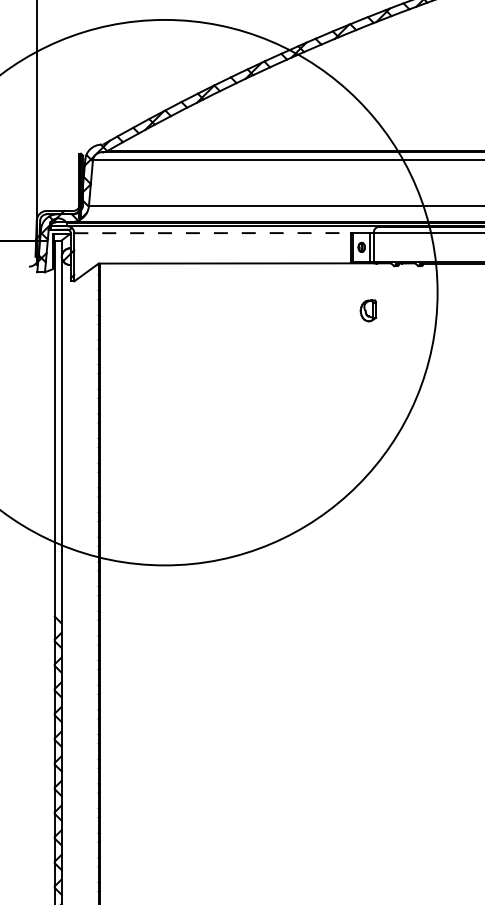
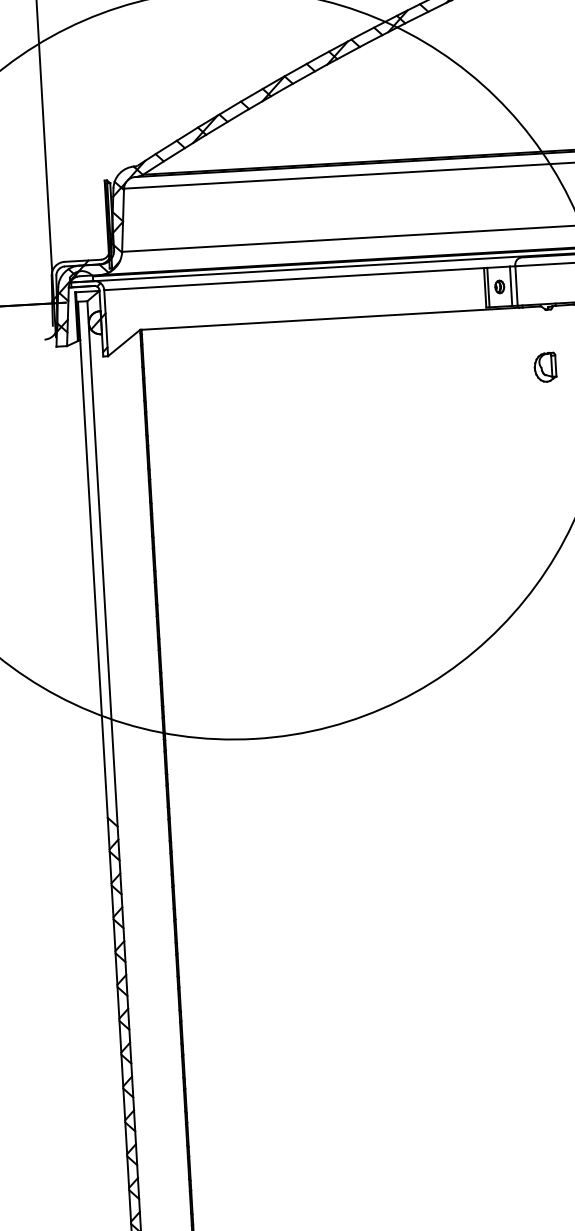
line: (213, 233) -> (295, 279), dashed -> solid
part: (368, 310) -> (545, 367), moved

